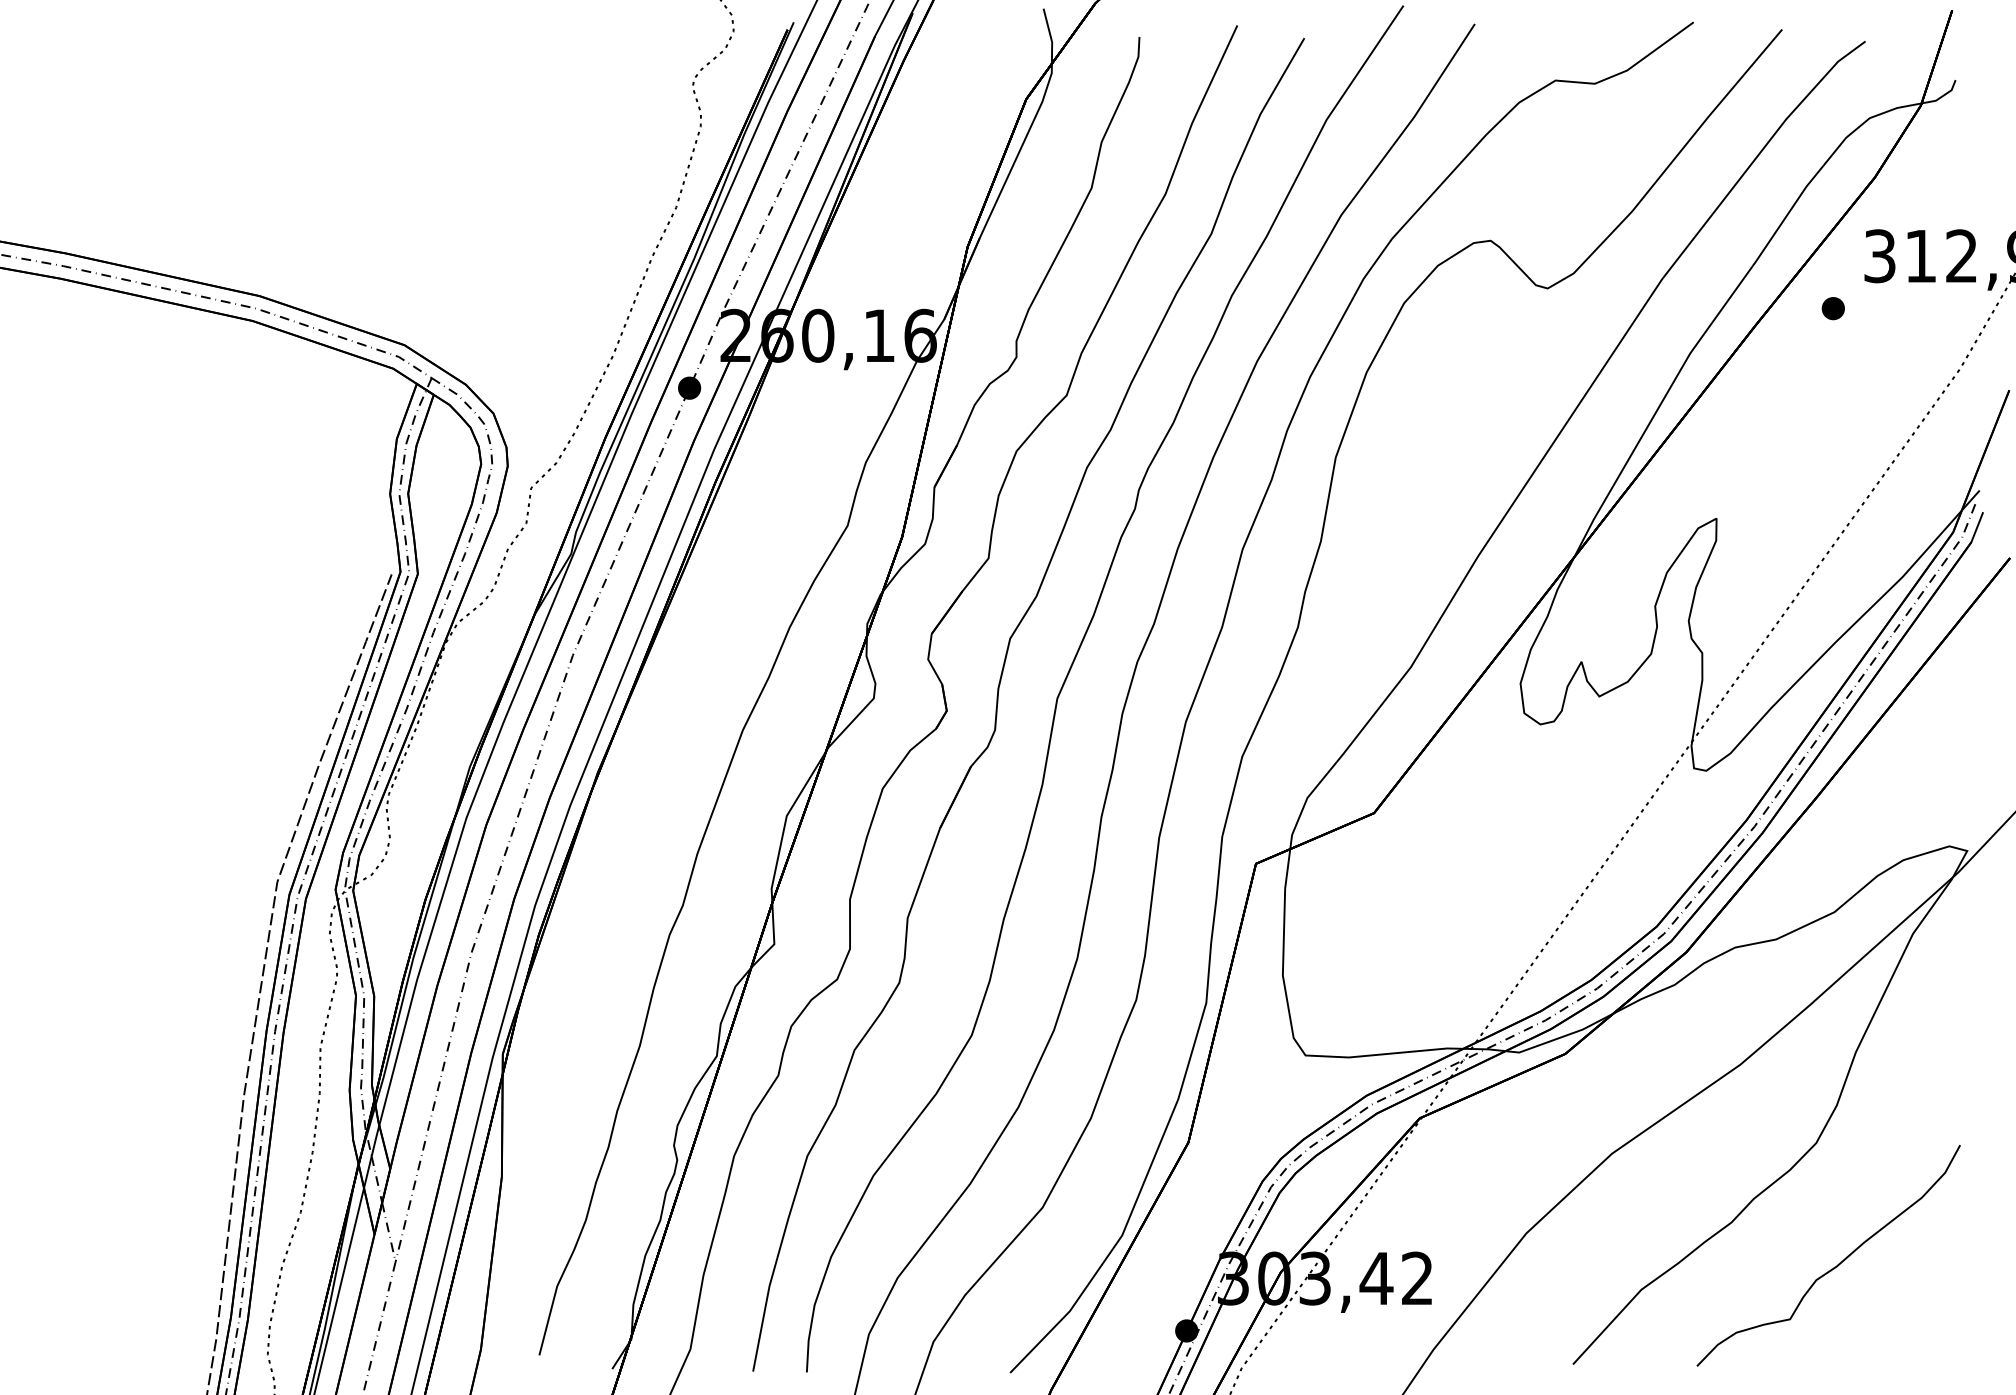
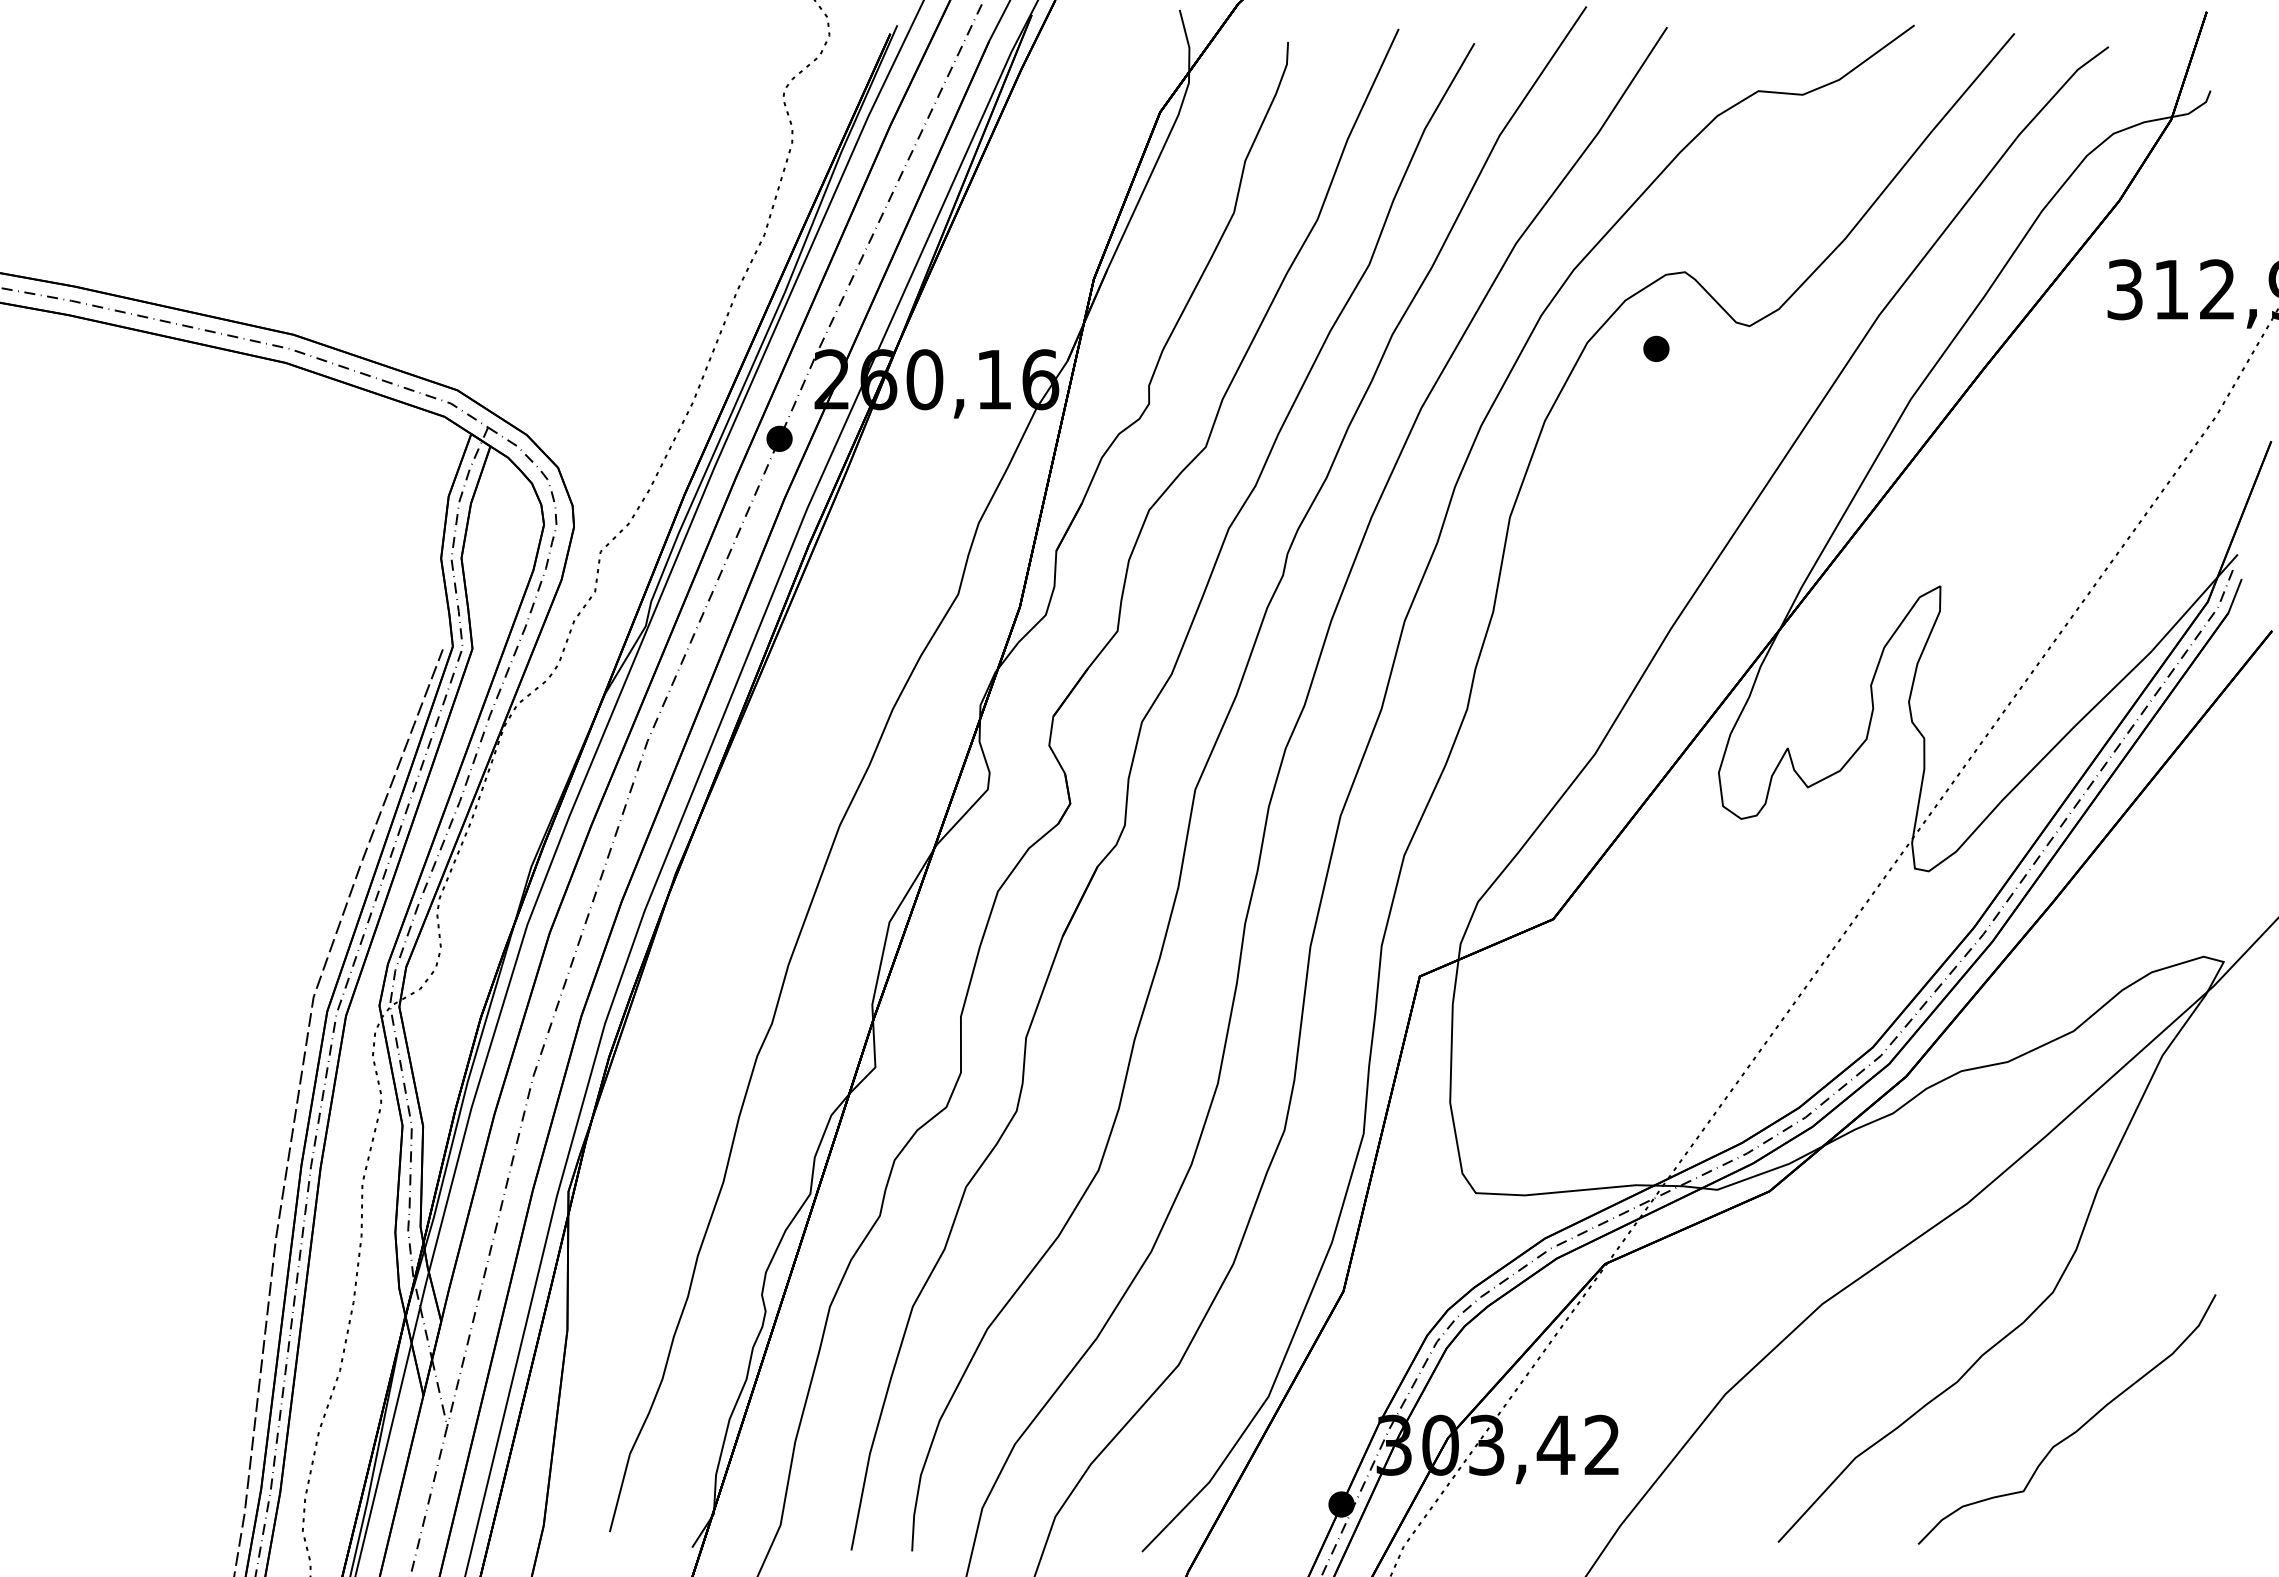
part: (1833, 308) -> (1656, 348), moved

